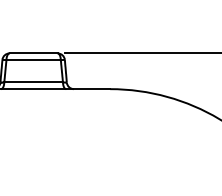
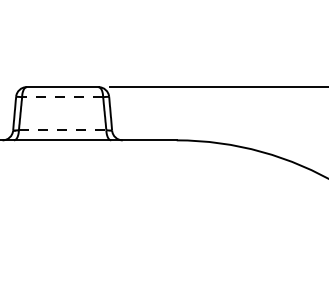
line: (33, 60) -> (62, 97), solid -> dashed
line: (34, 82) -> (63, 130), solid -> dashed

